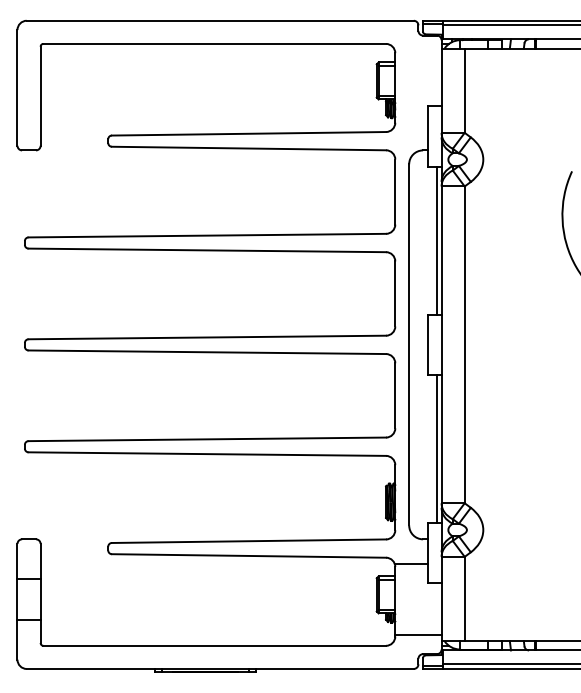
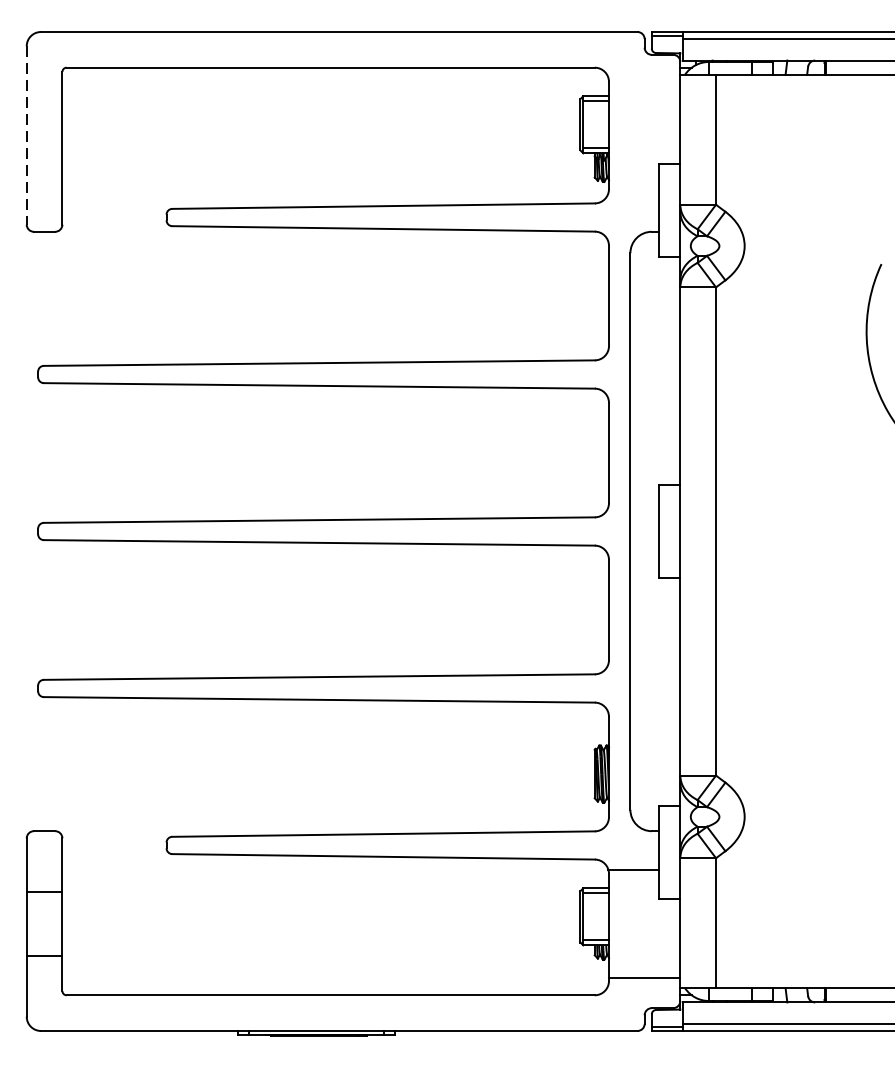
line: (17, 87) -> (26, 134), solid -> dashed
line: (436, 240) -> (672, 370), removed
line: (436, 448) -> (672, 691), removed

